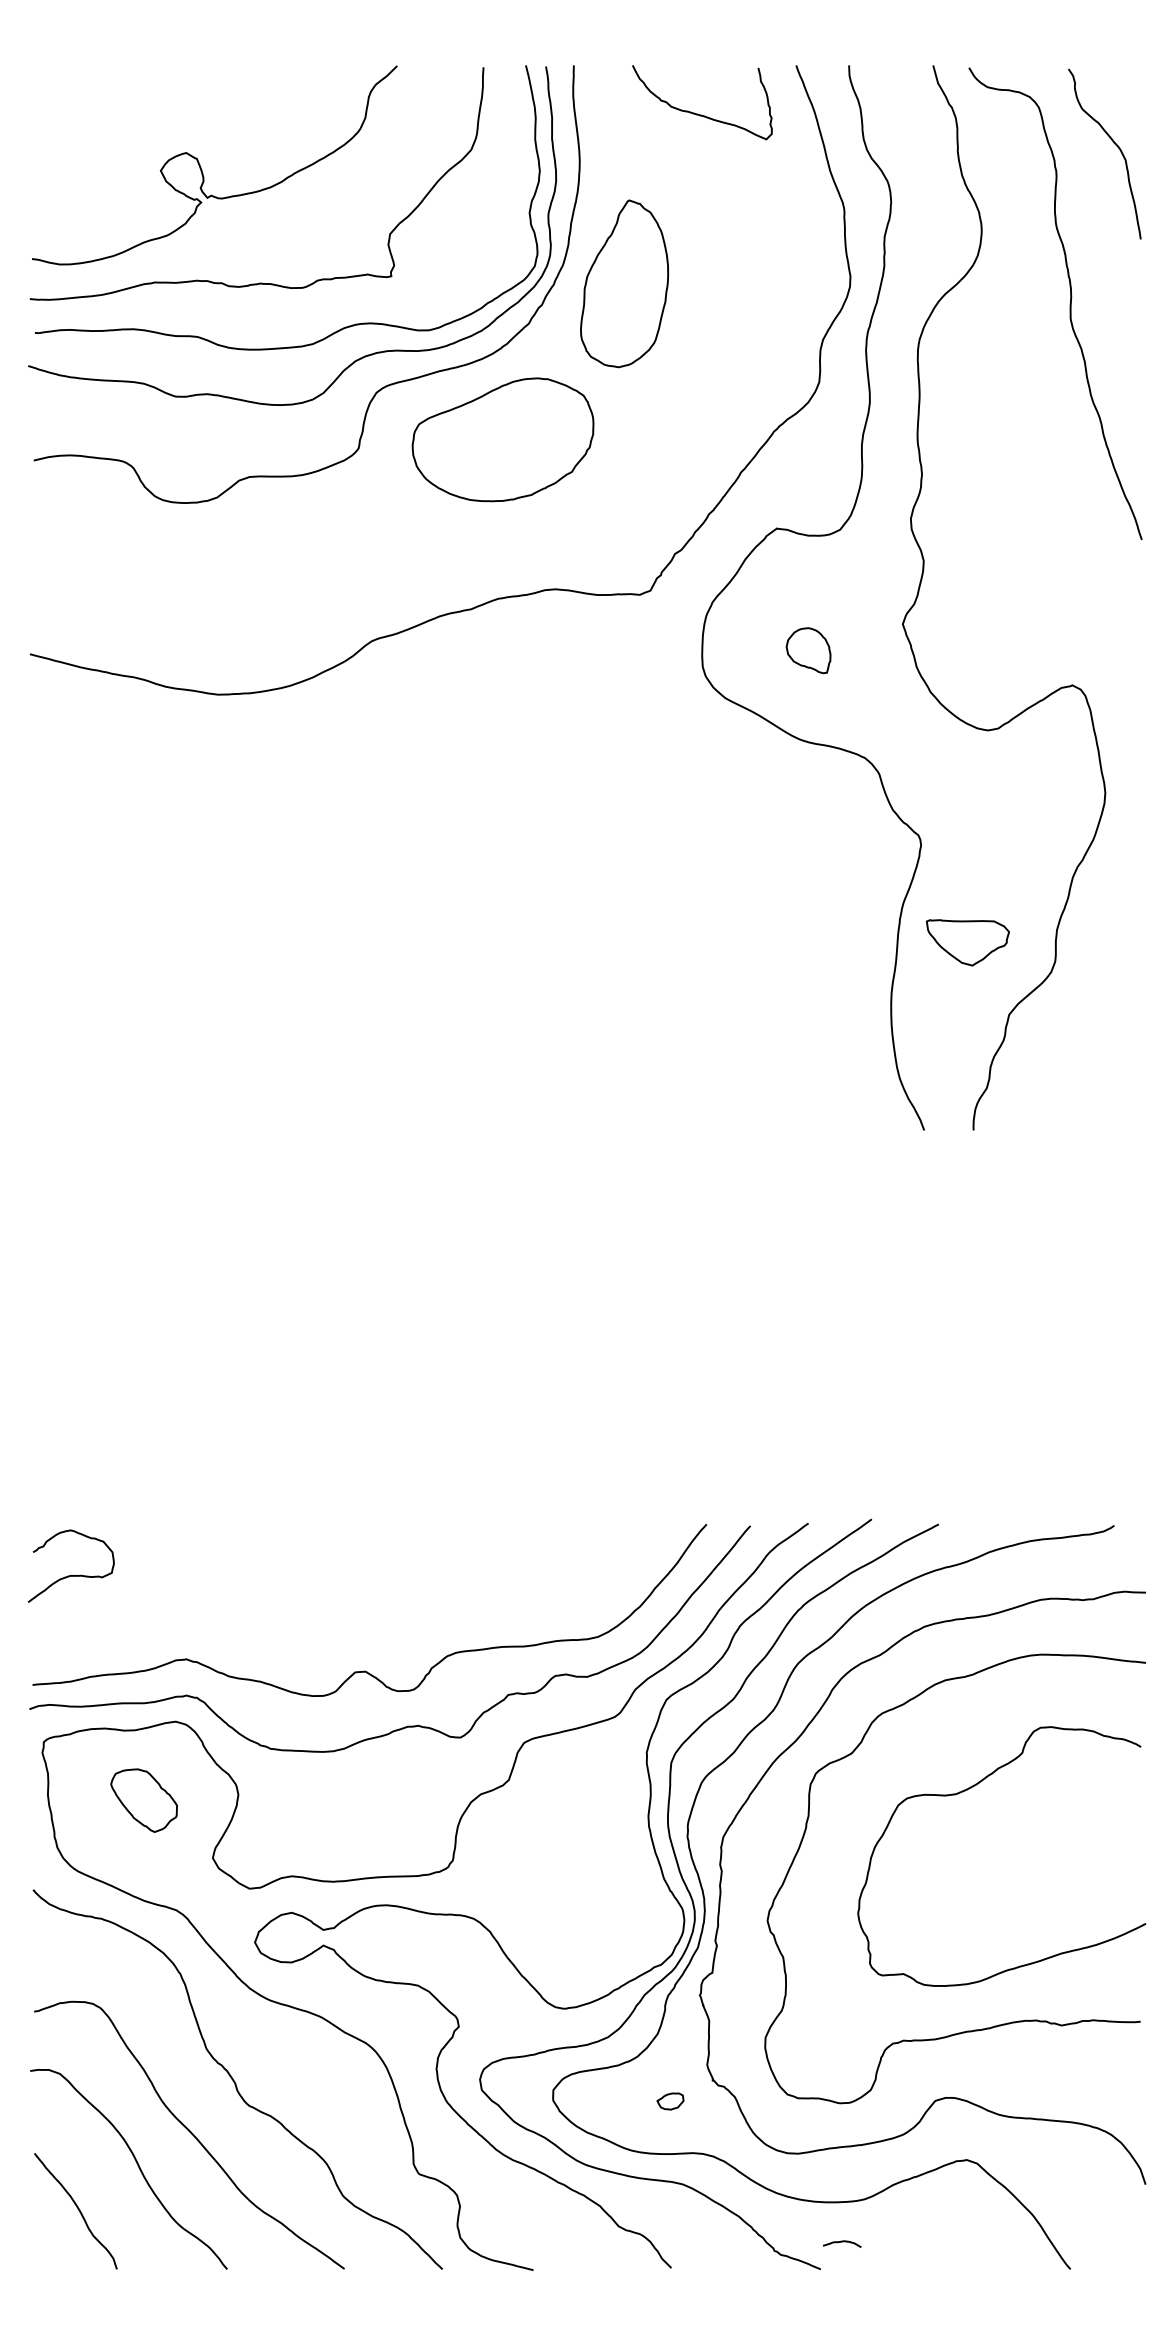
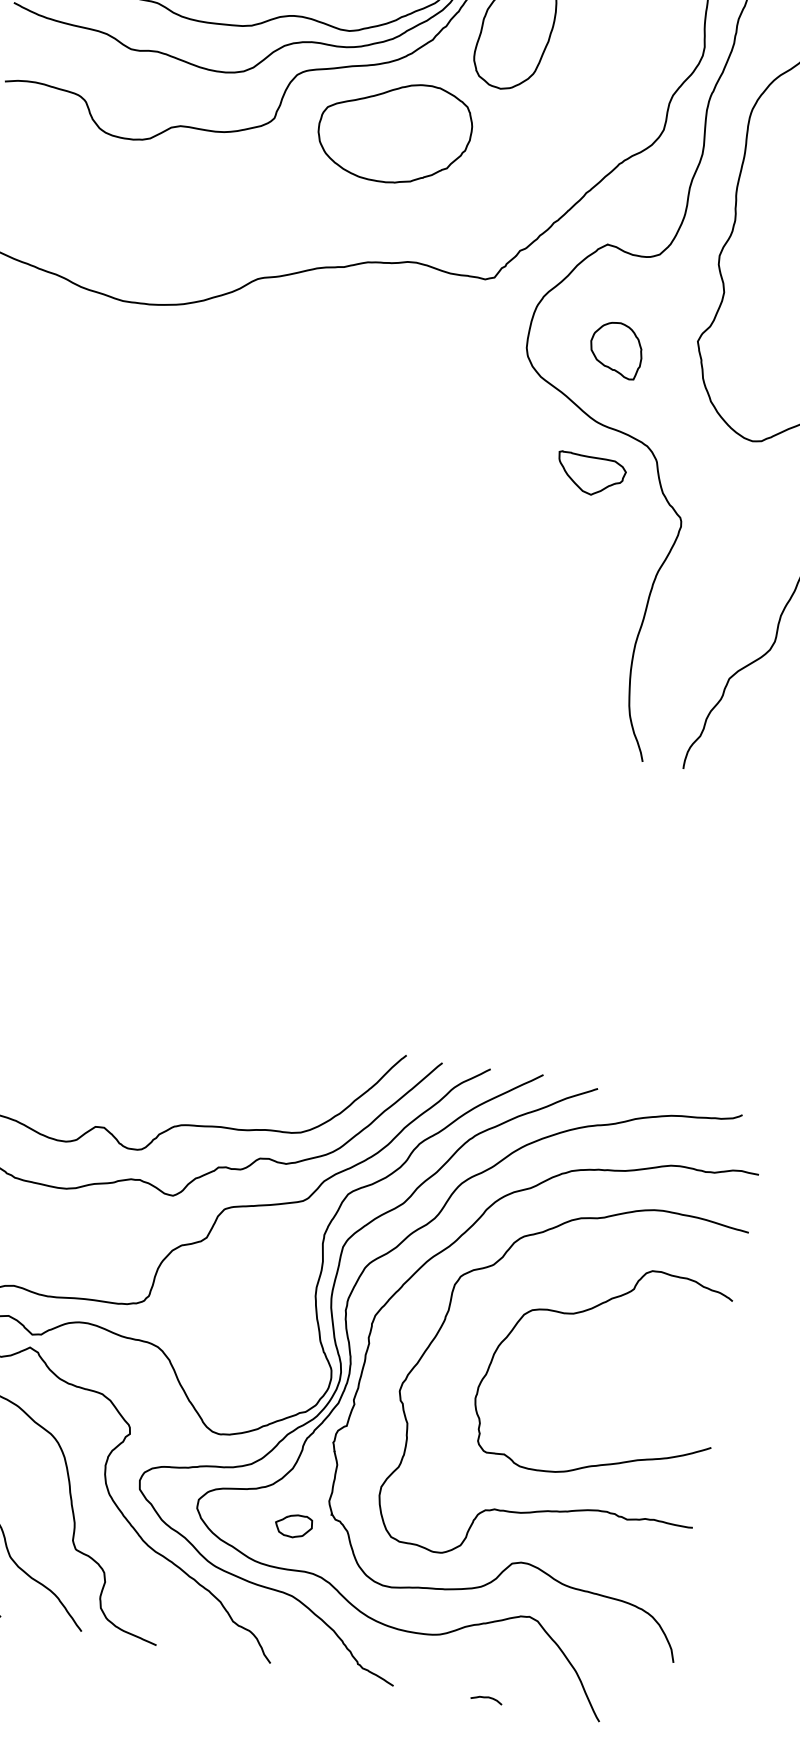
part: (808, 650) -> (616, 349), size x1.43
part: (967, 942) -> (590, 475), moved
part: (670, 2101) -> (293, 1525), size x1.67
curve: (842, 2242) -> (487, 1698), moved

